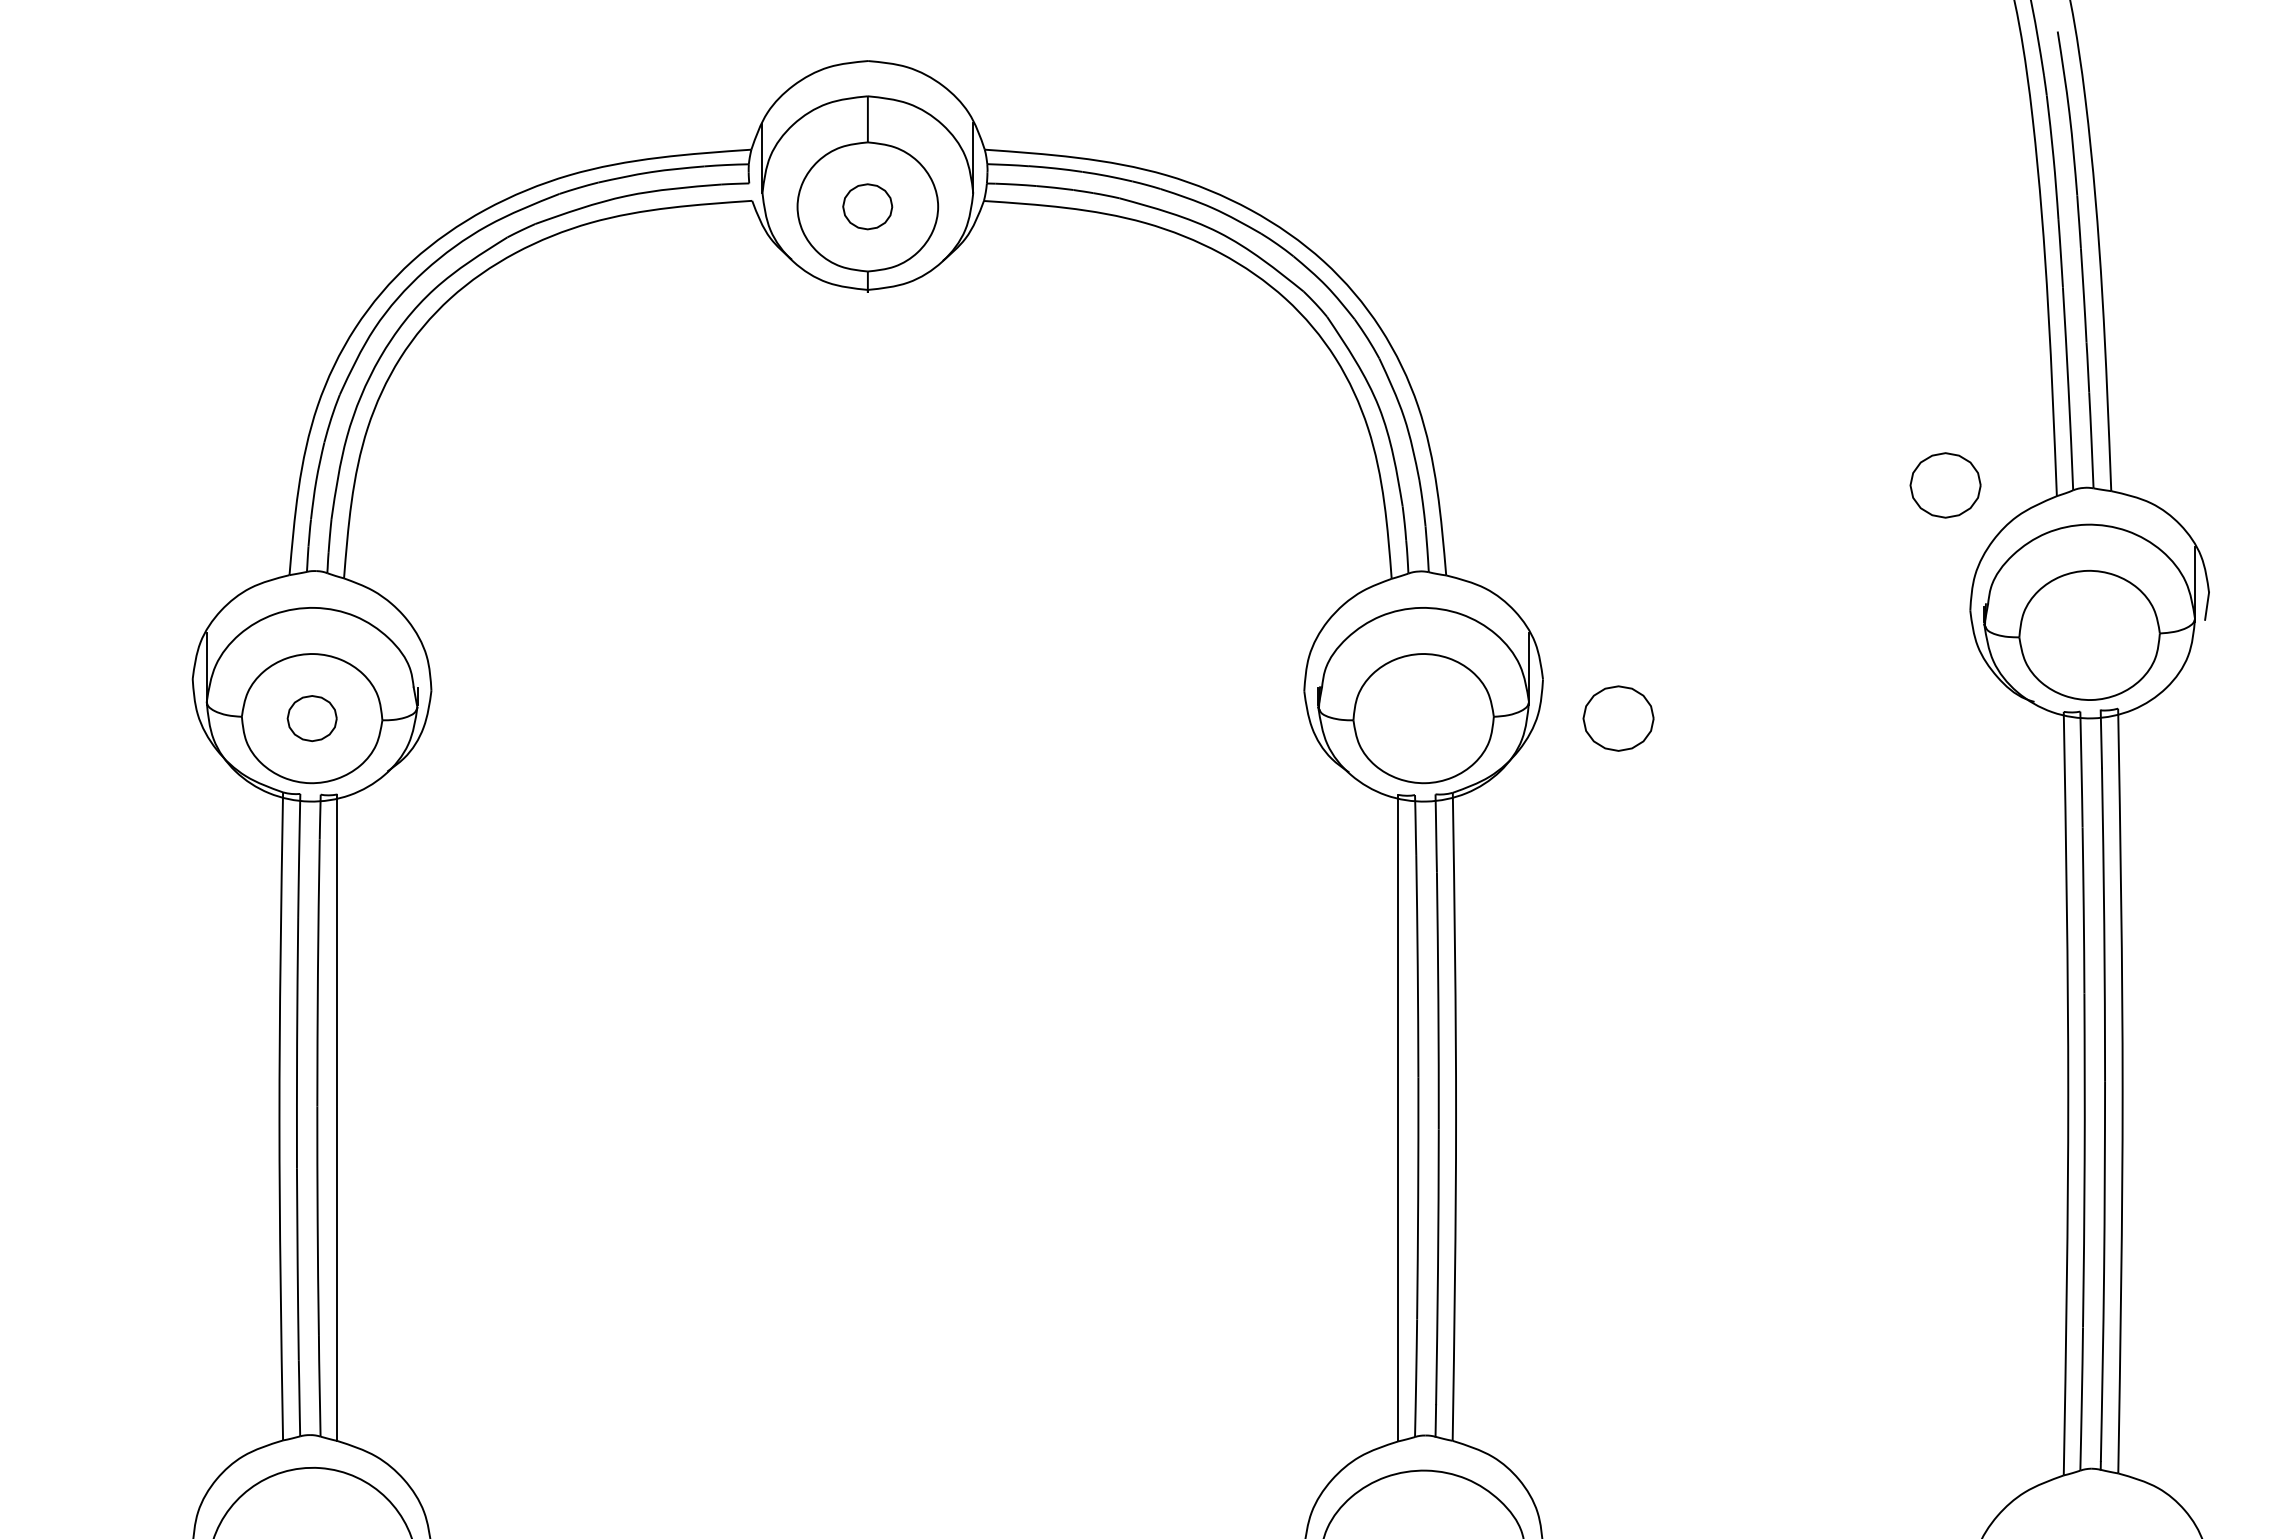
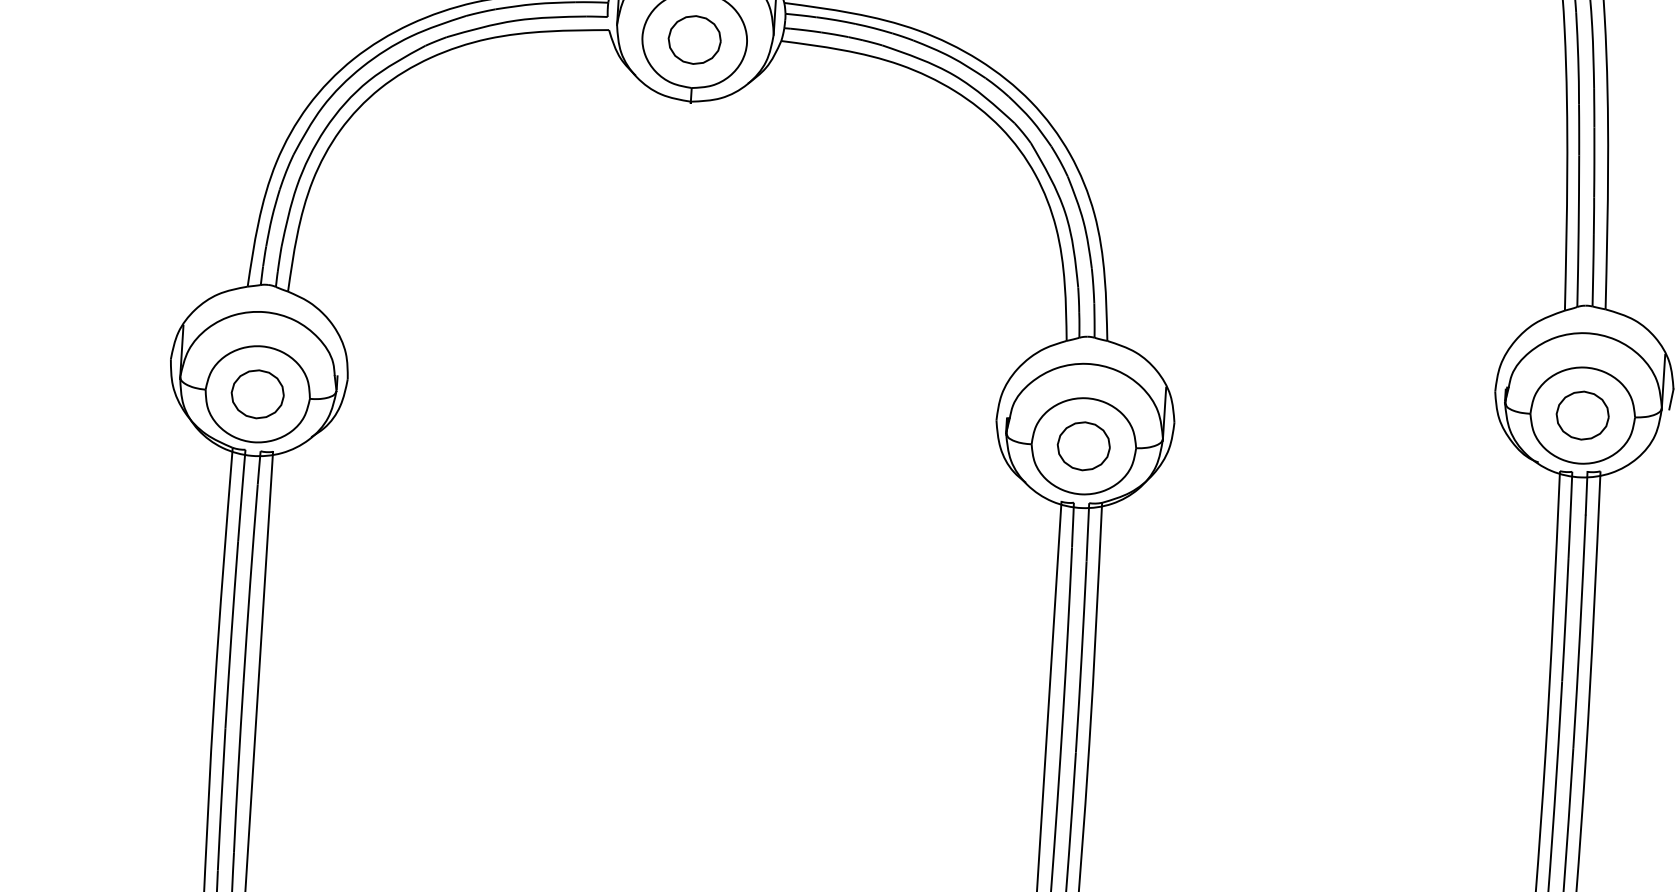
part: (867, 206) -> (694, 39), size x1.43
part: (1945, 485) -> (1582, 415), moved
part: (312, 718) -> (258, 394), size x1.43
part: (1618, 718) -> (1083, 446), moved

